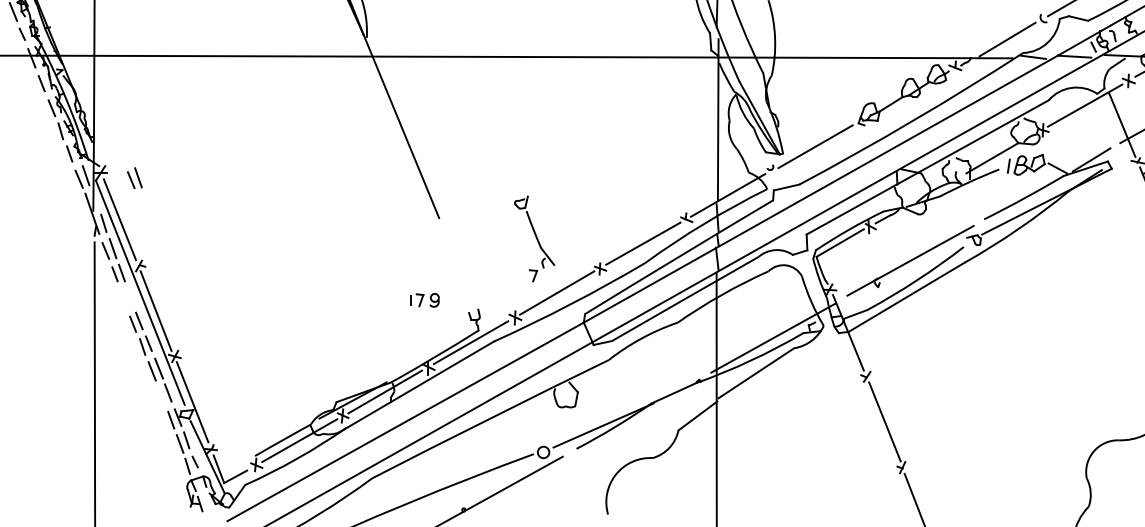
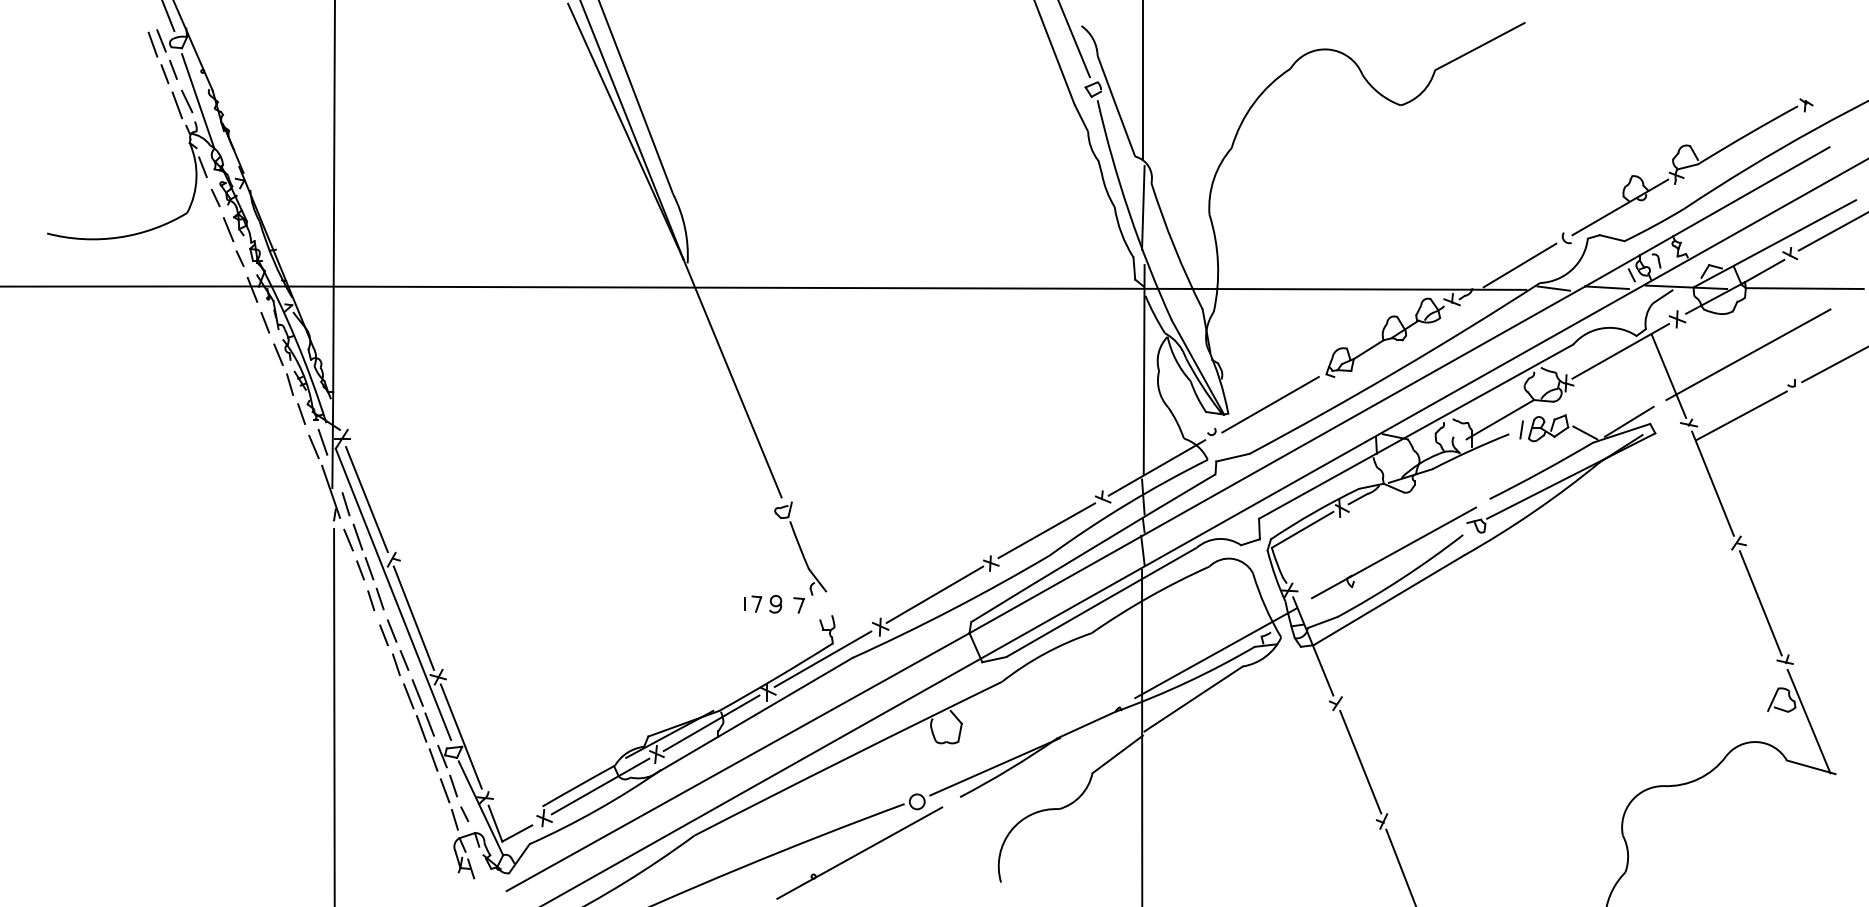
part: (135, 178) -> (386, 445), removed
part: (534, 238) -> (800, 557), moved
part: (126, 296) -> (375, 599), added
line: (161, 395) -> (421, 728), added

